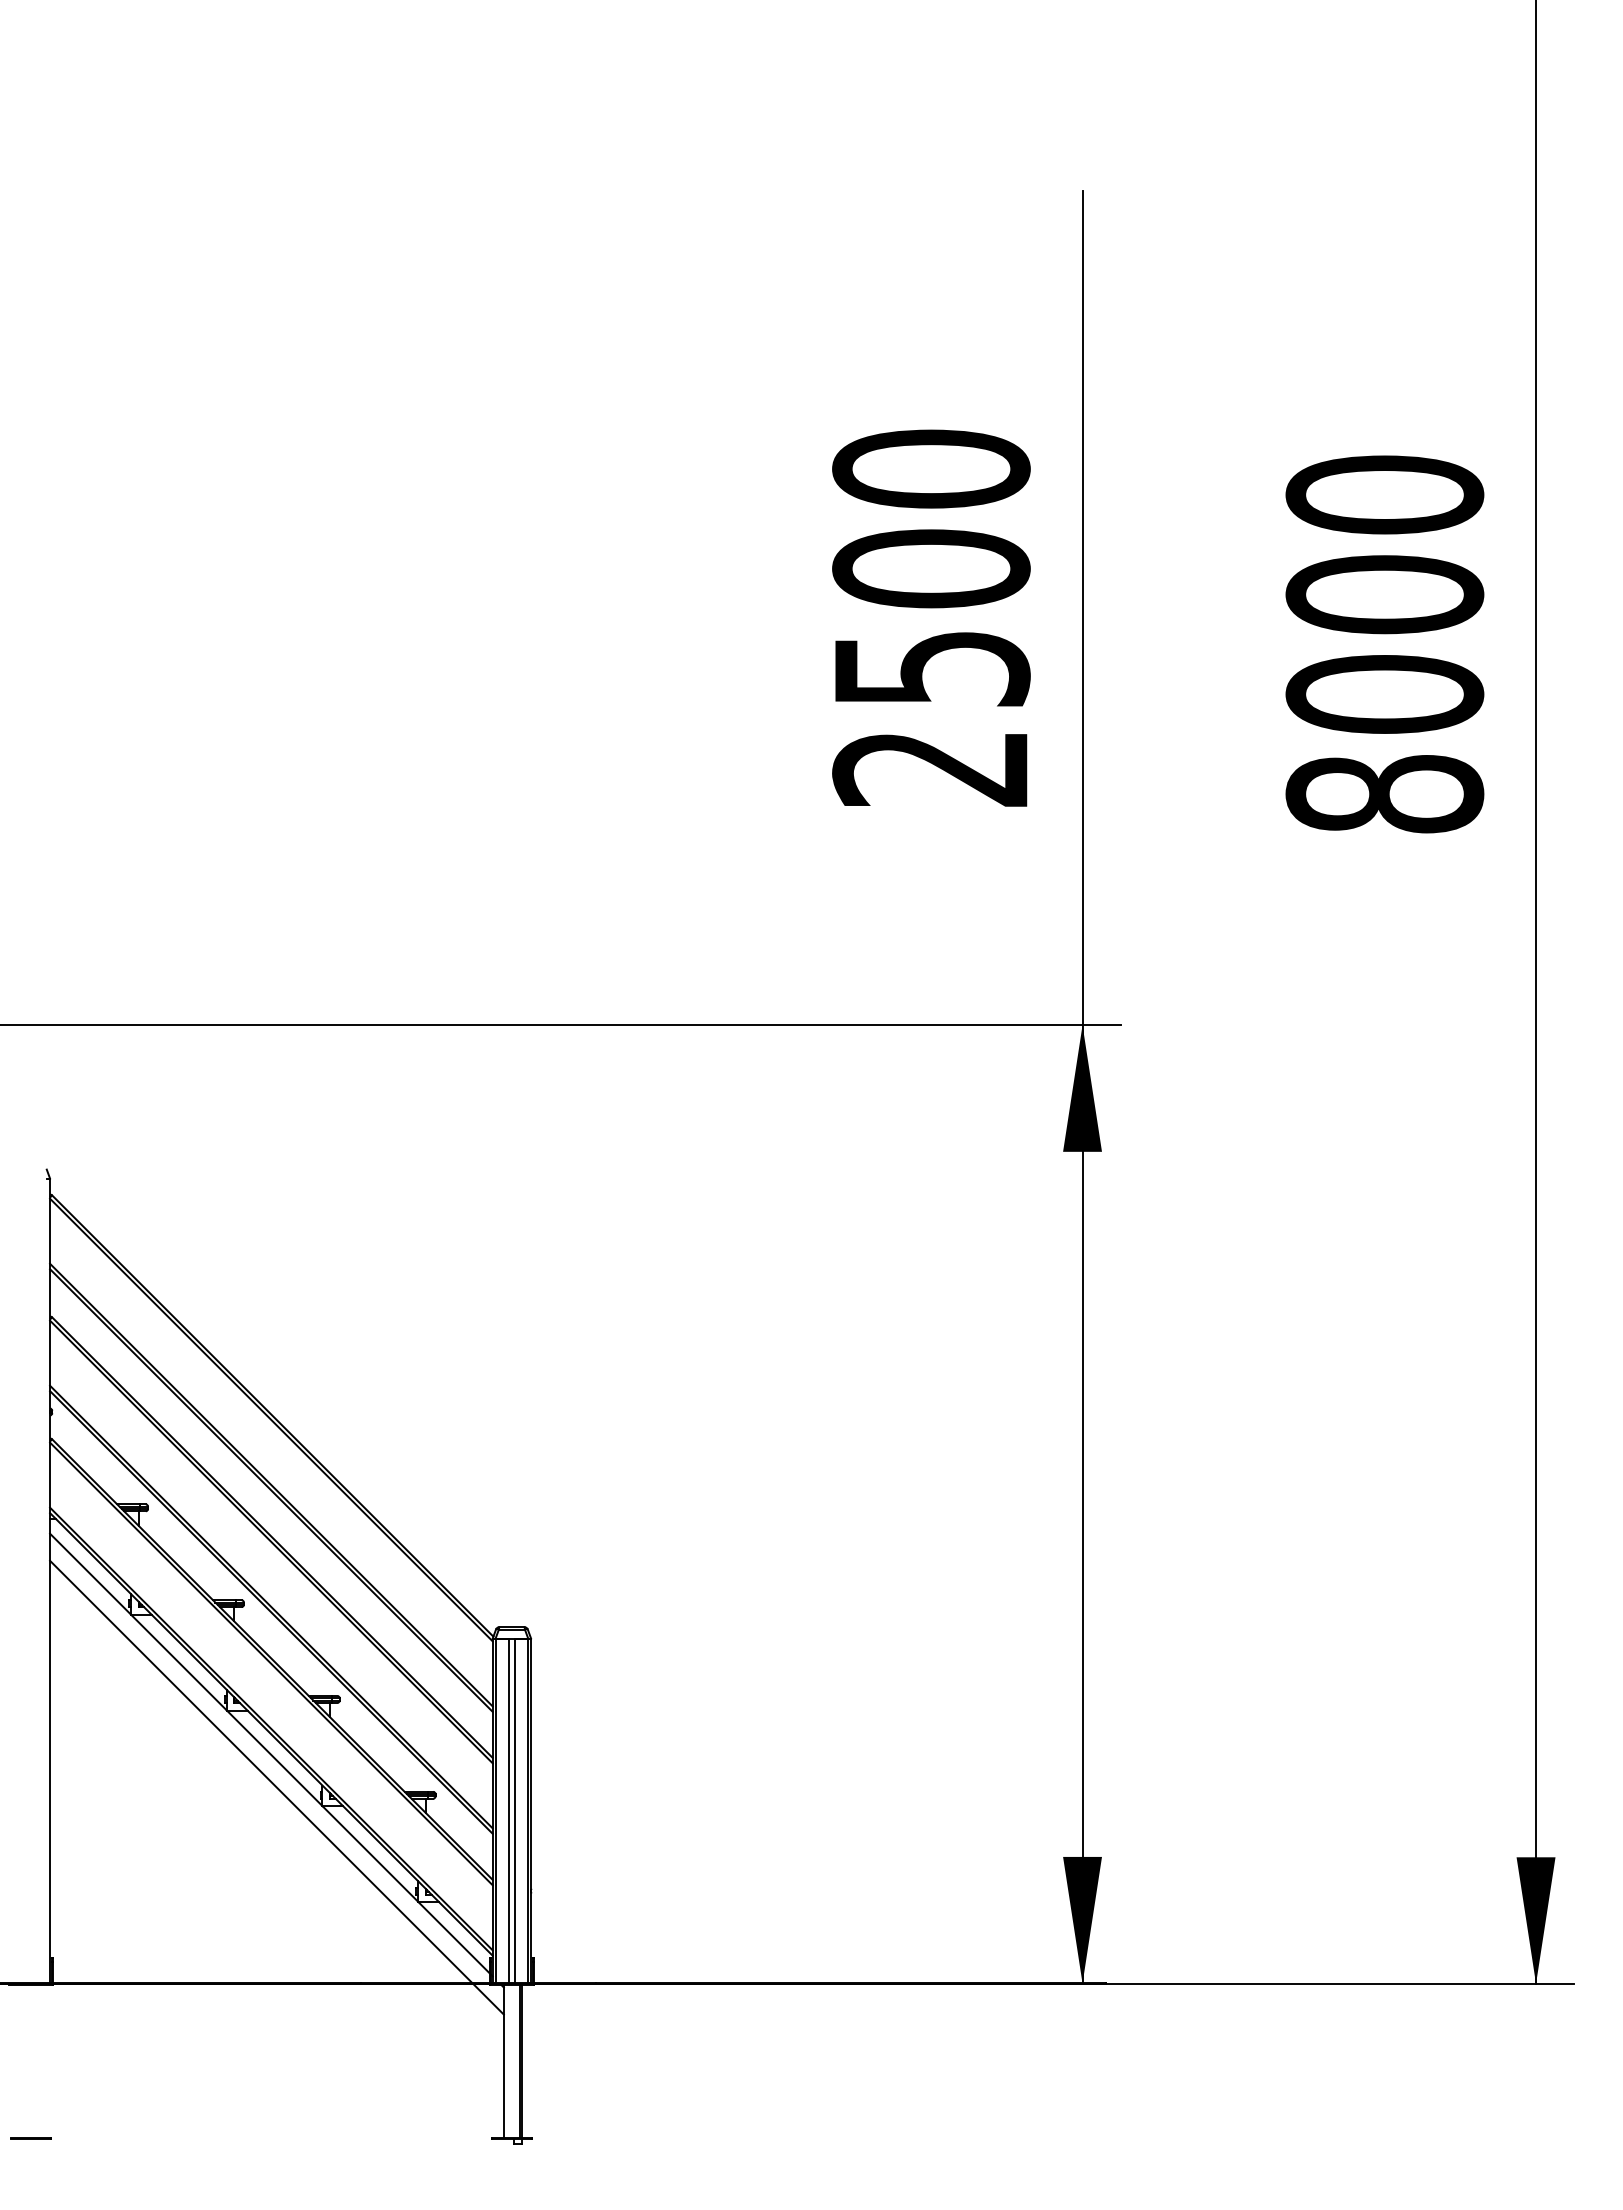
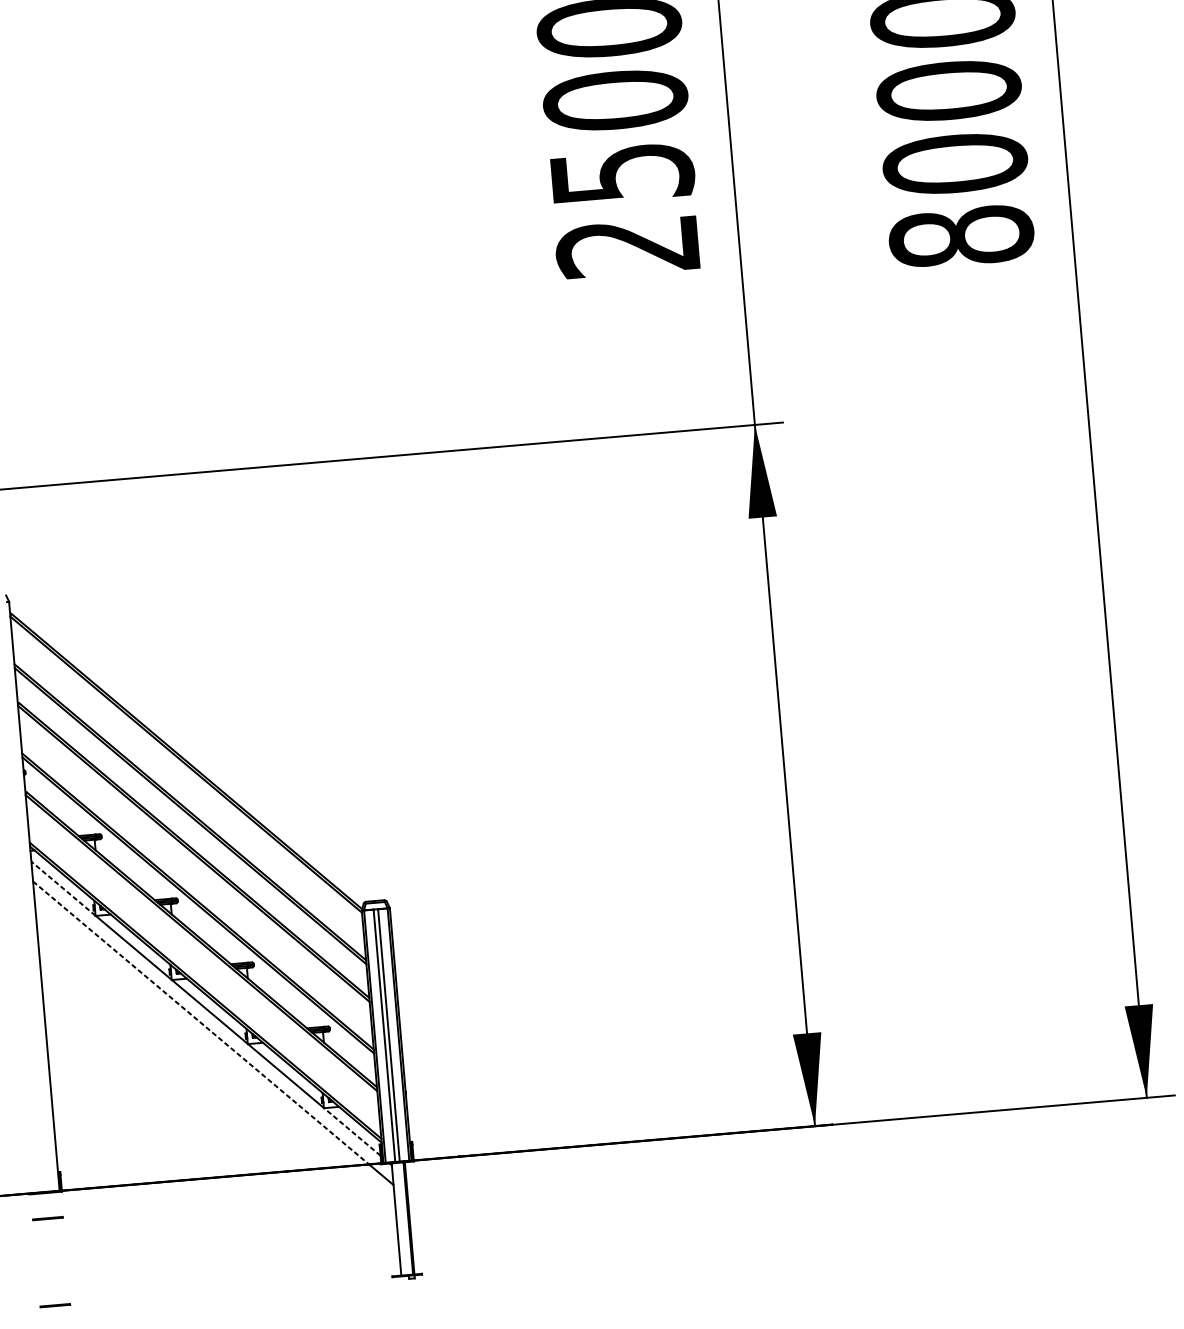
line: (90, 1573) -> (63, 888), solid -> dashed
line: (261, 1772) -> (201, 1023), solid -> dashed
line: (453, 1937) -> (351, 1131), solid -> dashed
line: (30, 2019) -> (47, 1218), added

